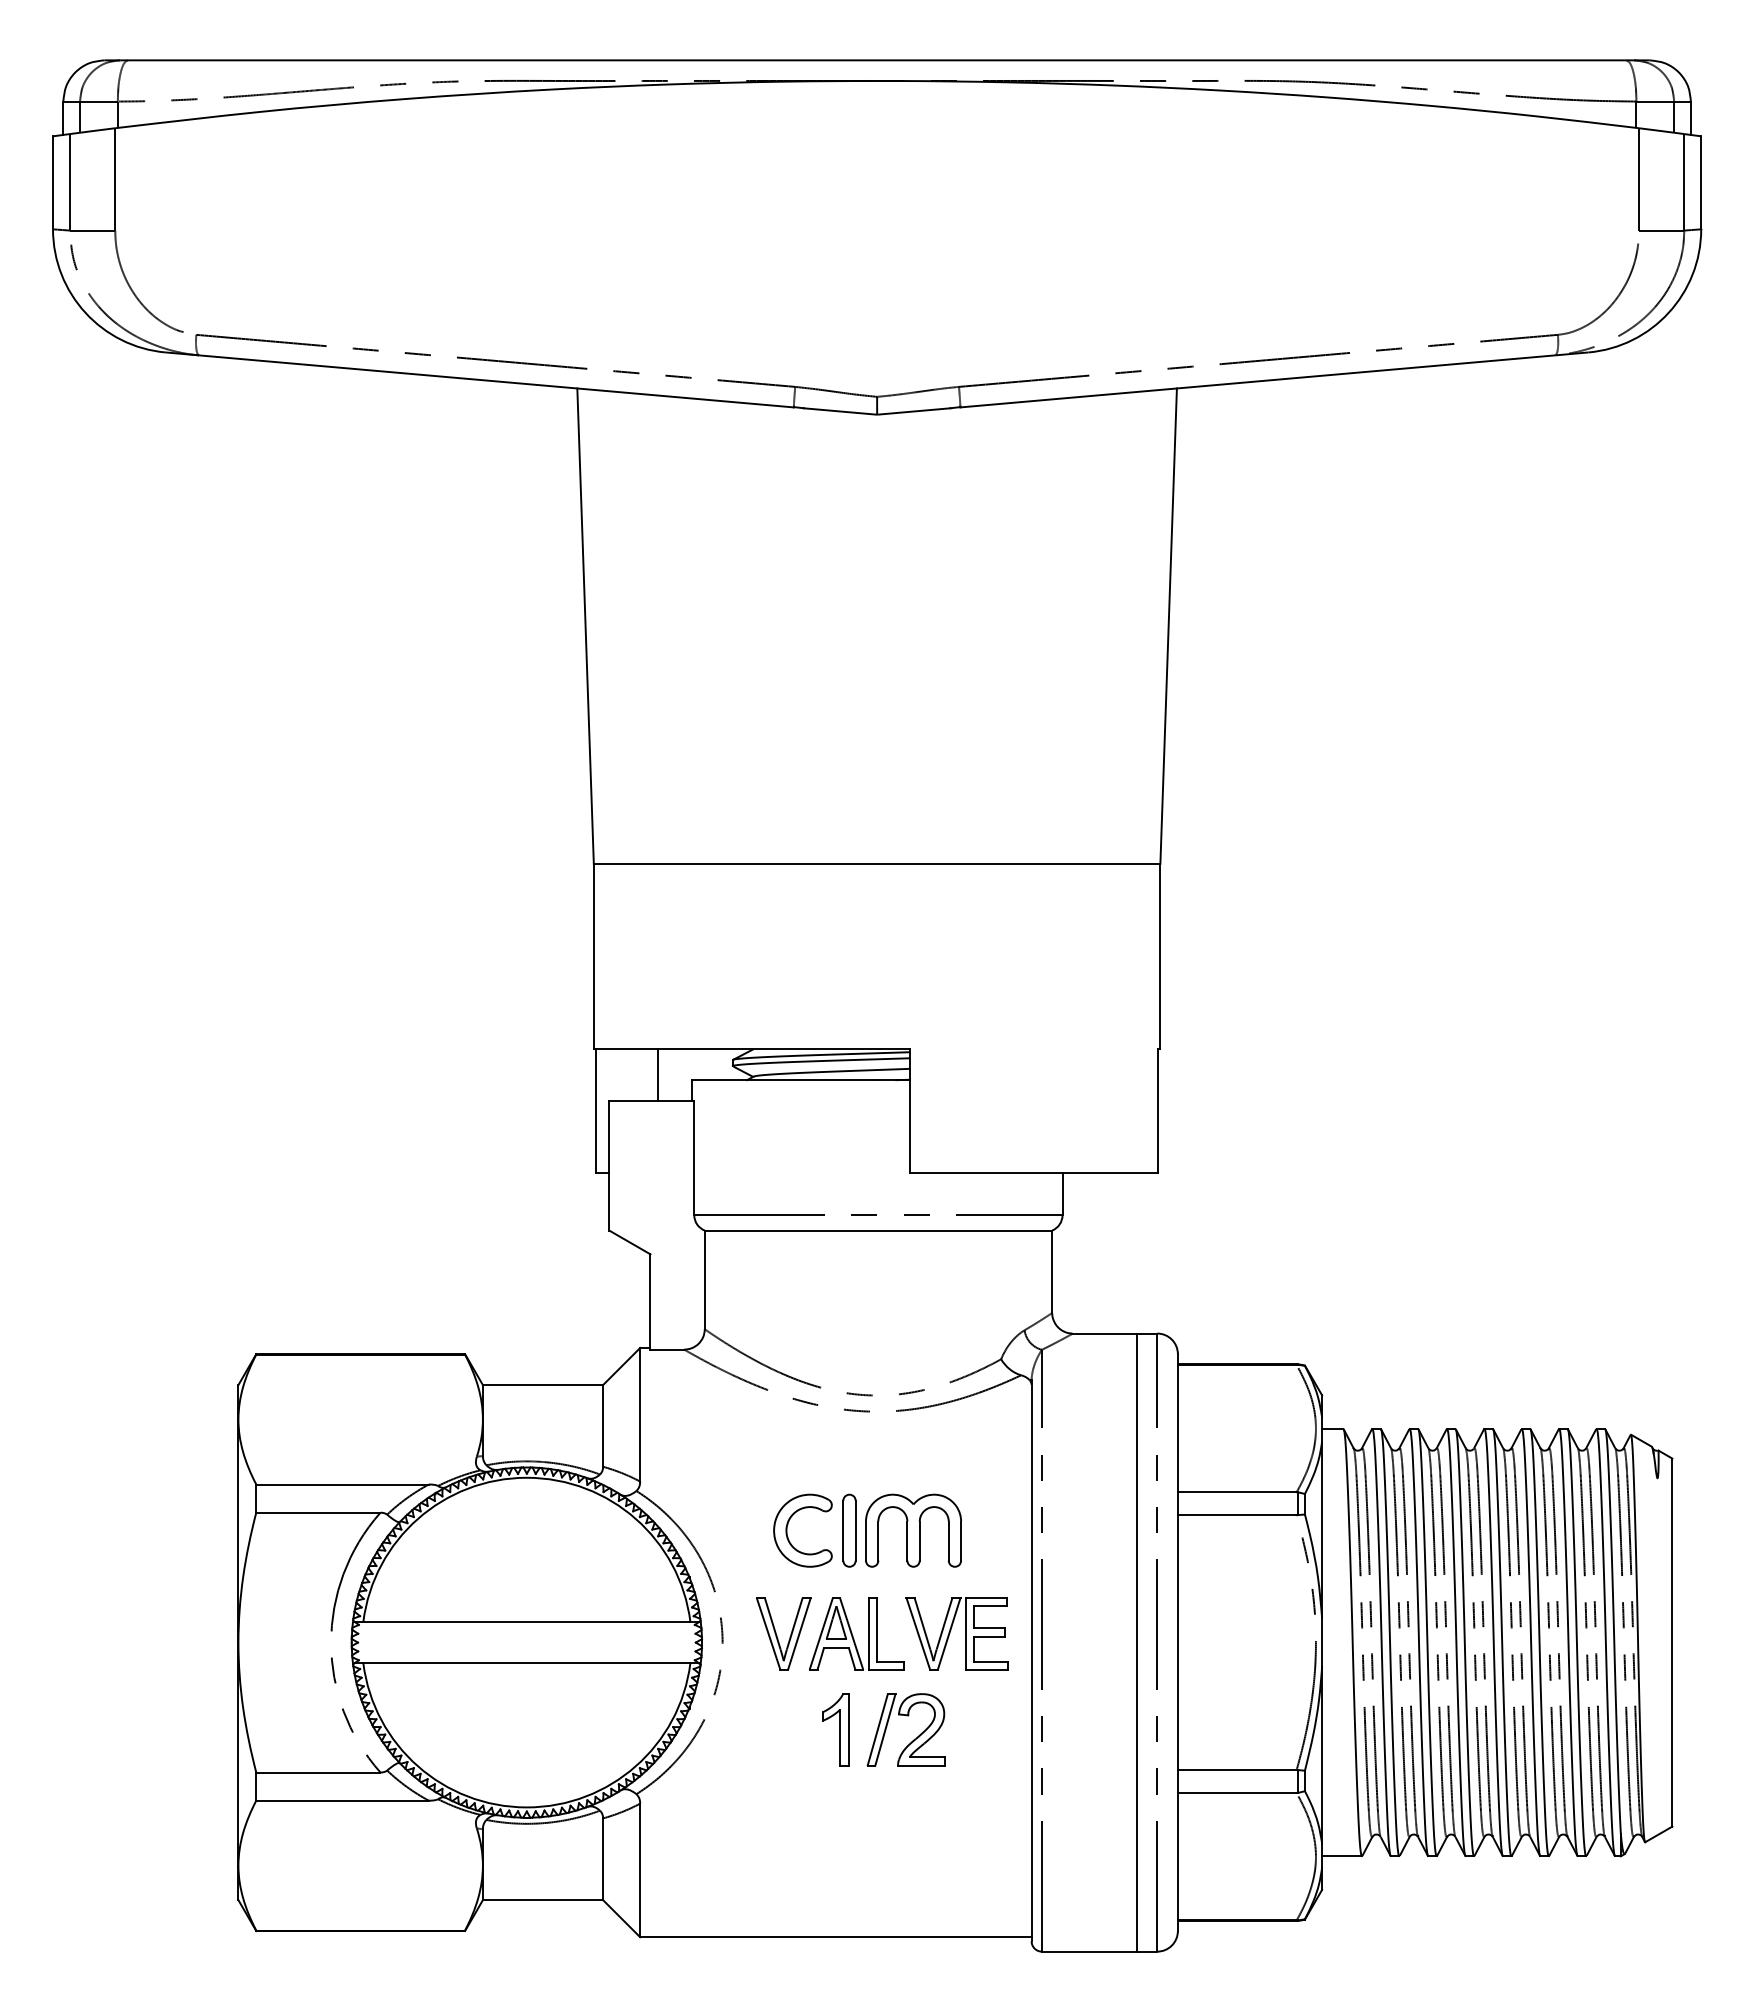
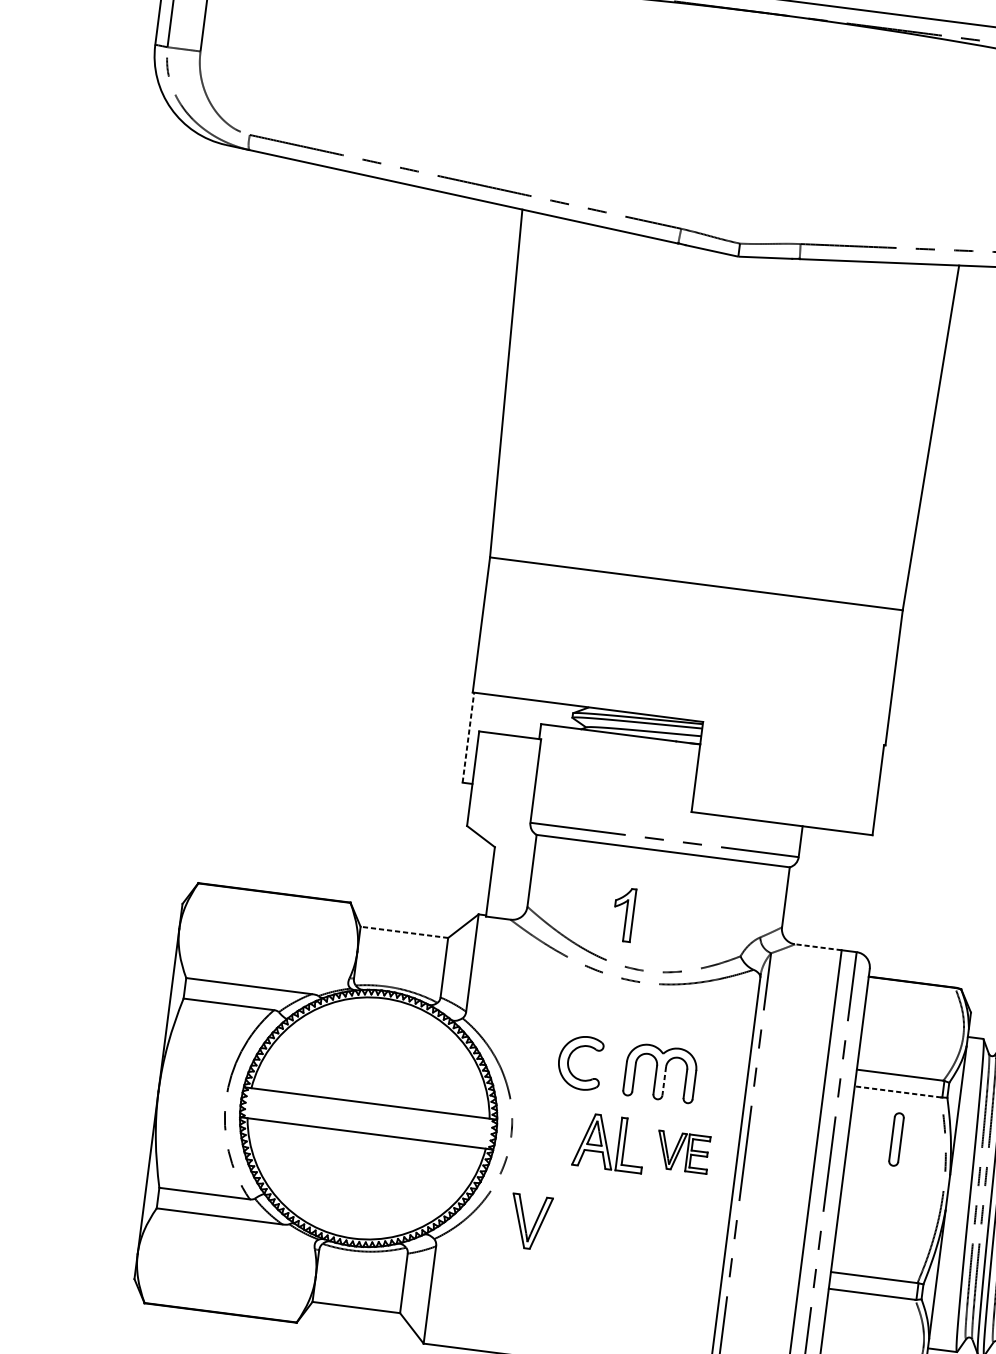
line: (658, 1074) -> (517, 716), removed
line: (595, 1111) -> (468, 737), solid -> dashed
line: (1104, 1333) -> (818, 947), solid -> dashed
line: (542, 1385) -> (403, 932), solid -> dashed
line: (1236, 1515) -> (897, 1092), solid -> dashed
part: (849, 1530) -> (896, 1139), moved
line: (919, 1541) -> (664, 1081), solid -> dashed
part: (956, 1633) -> (682, 1151), size x0.7
part: (777, 1635) -> (525, 1222), moved
part: (835, 1729) -> (623, 914), moved
part: (914, 1738) -> (642, 1224), removed

